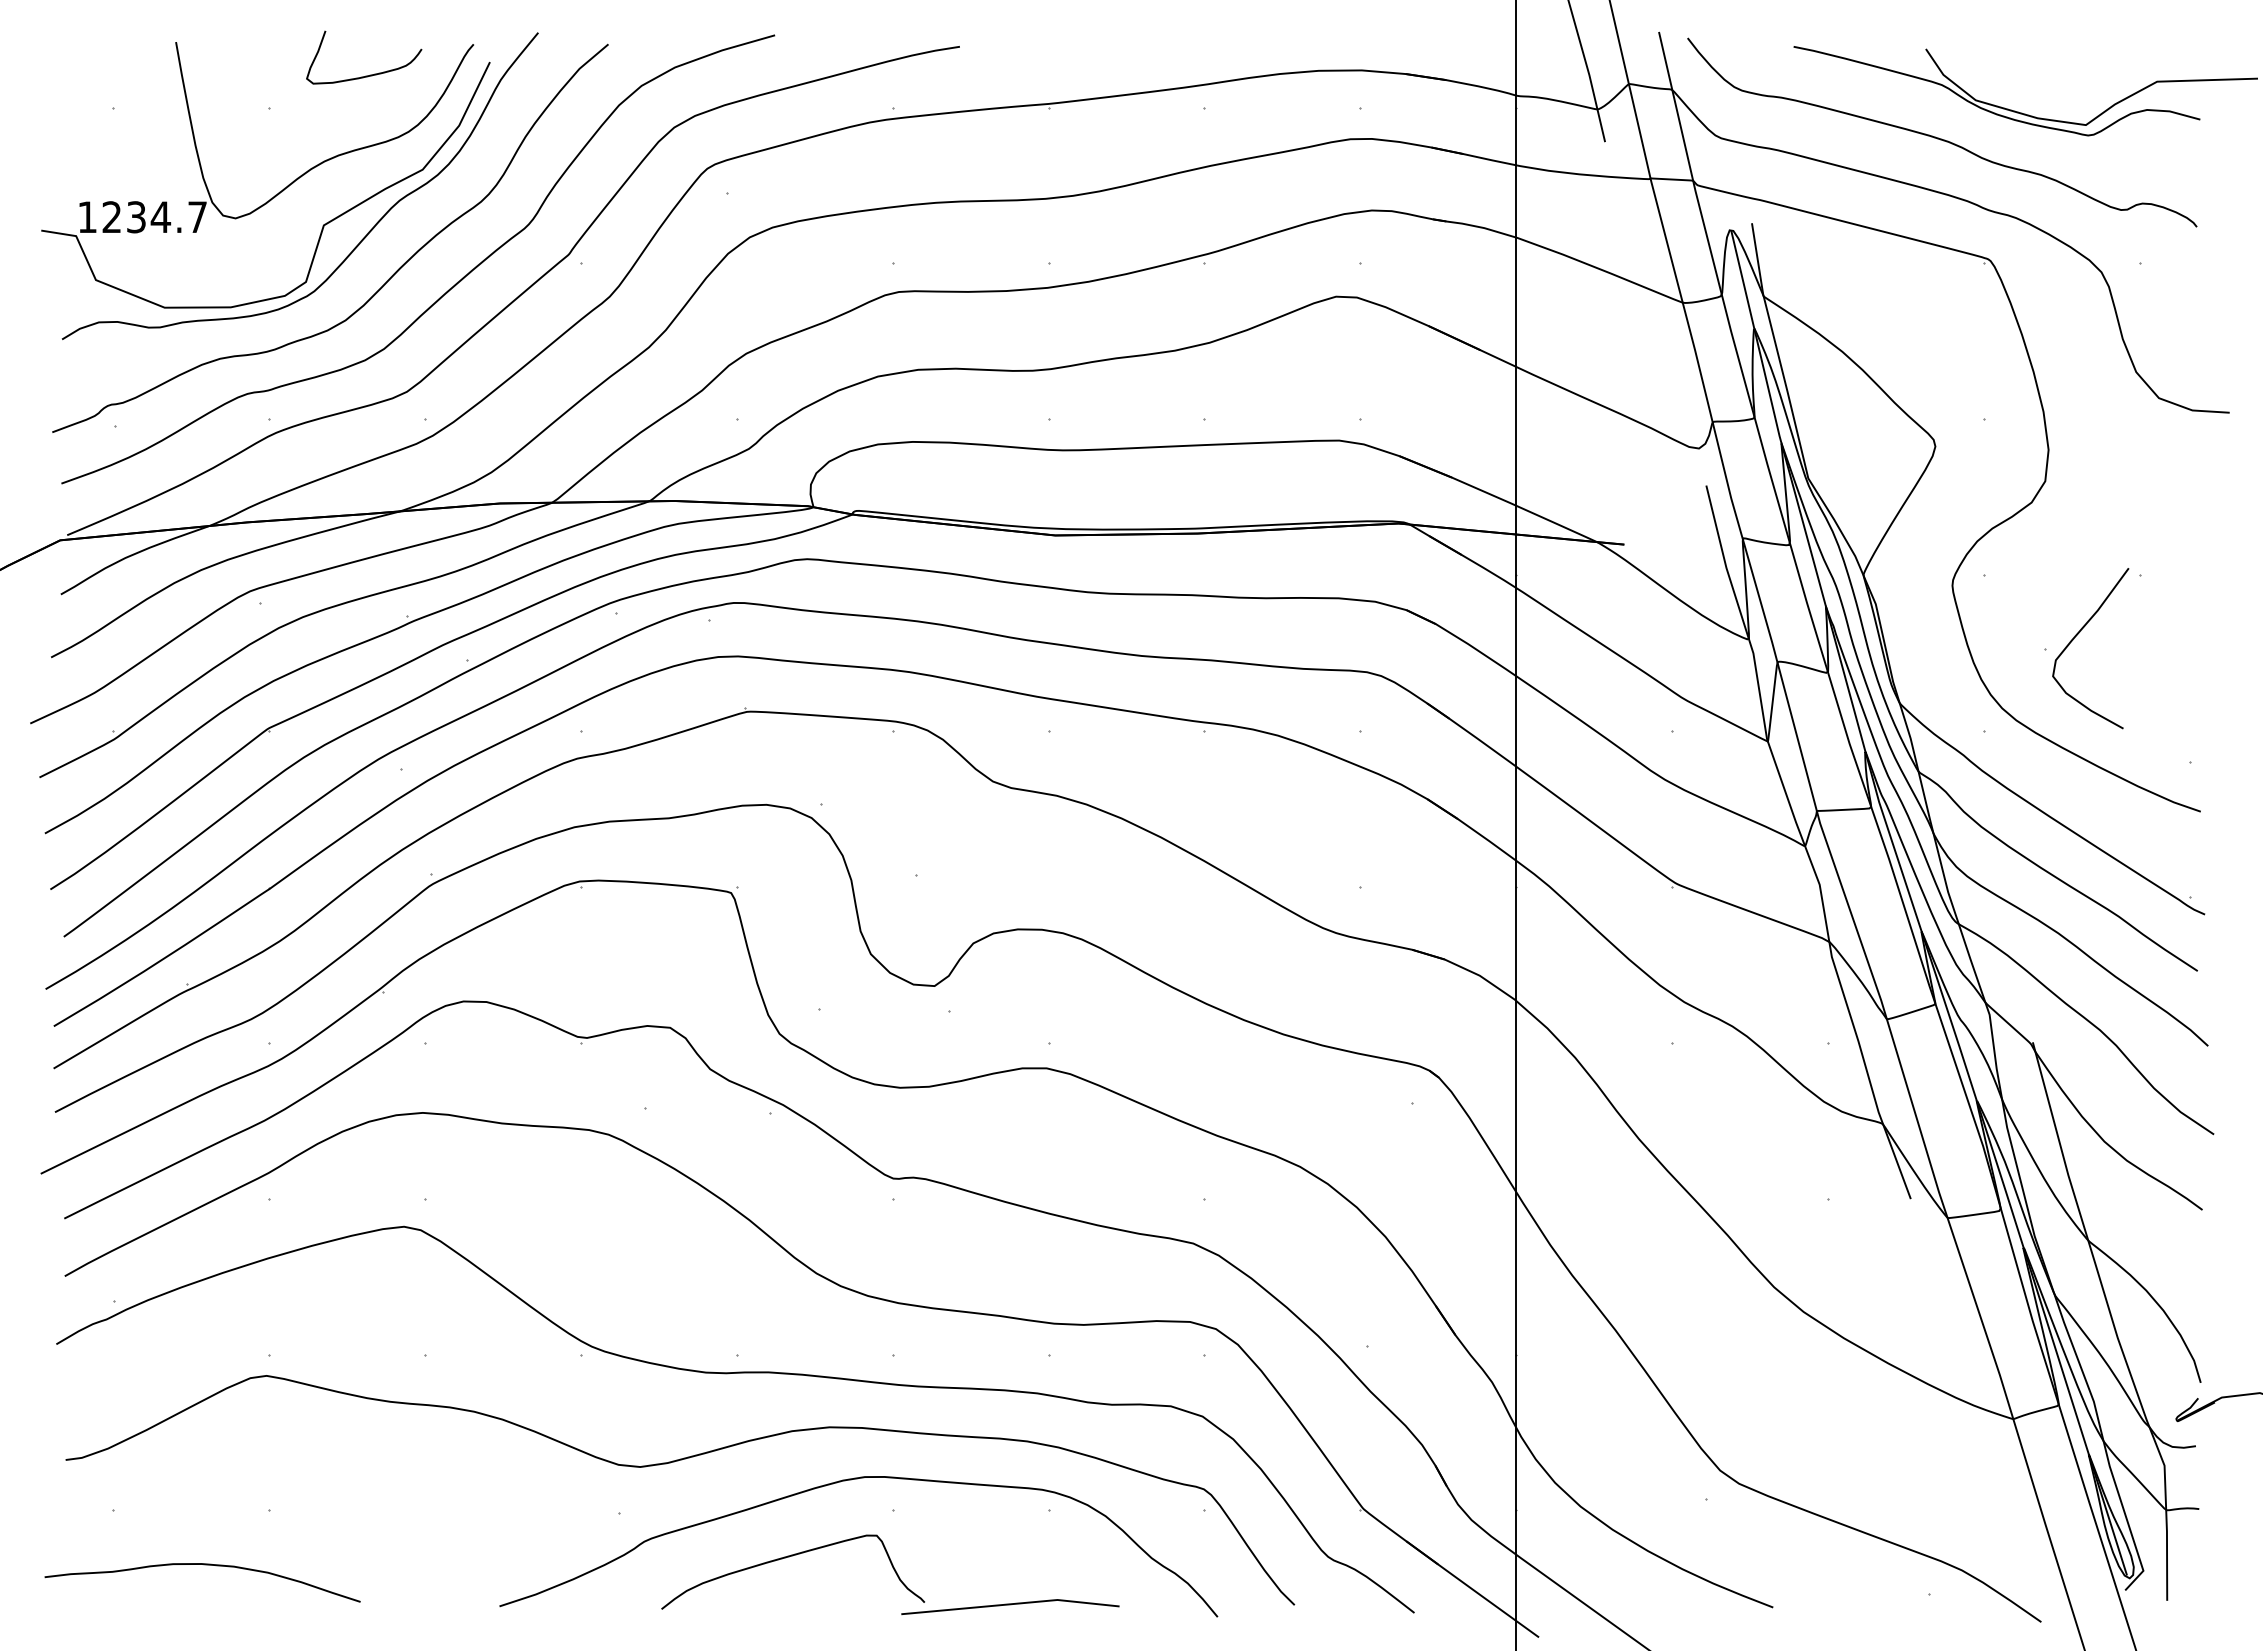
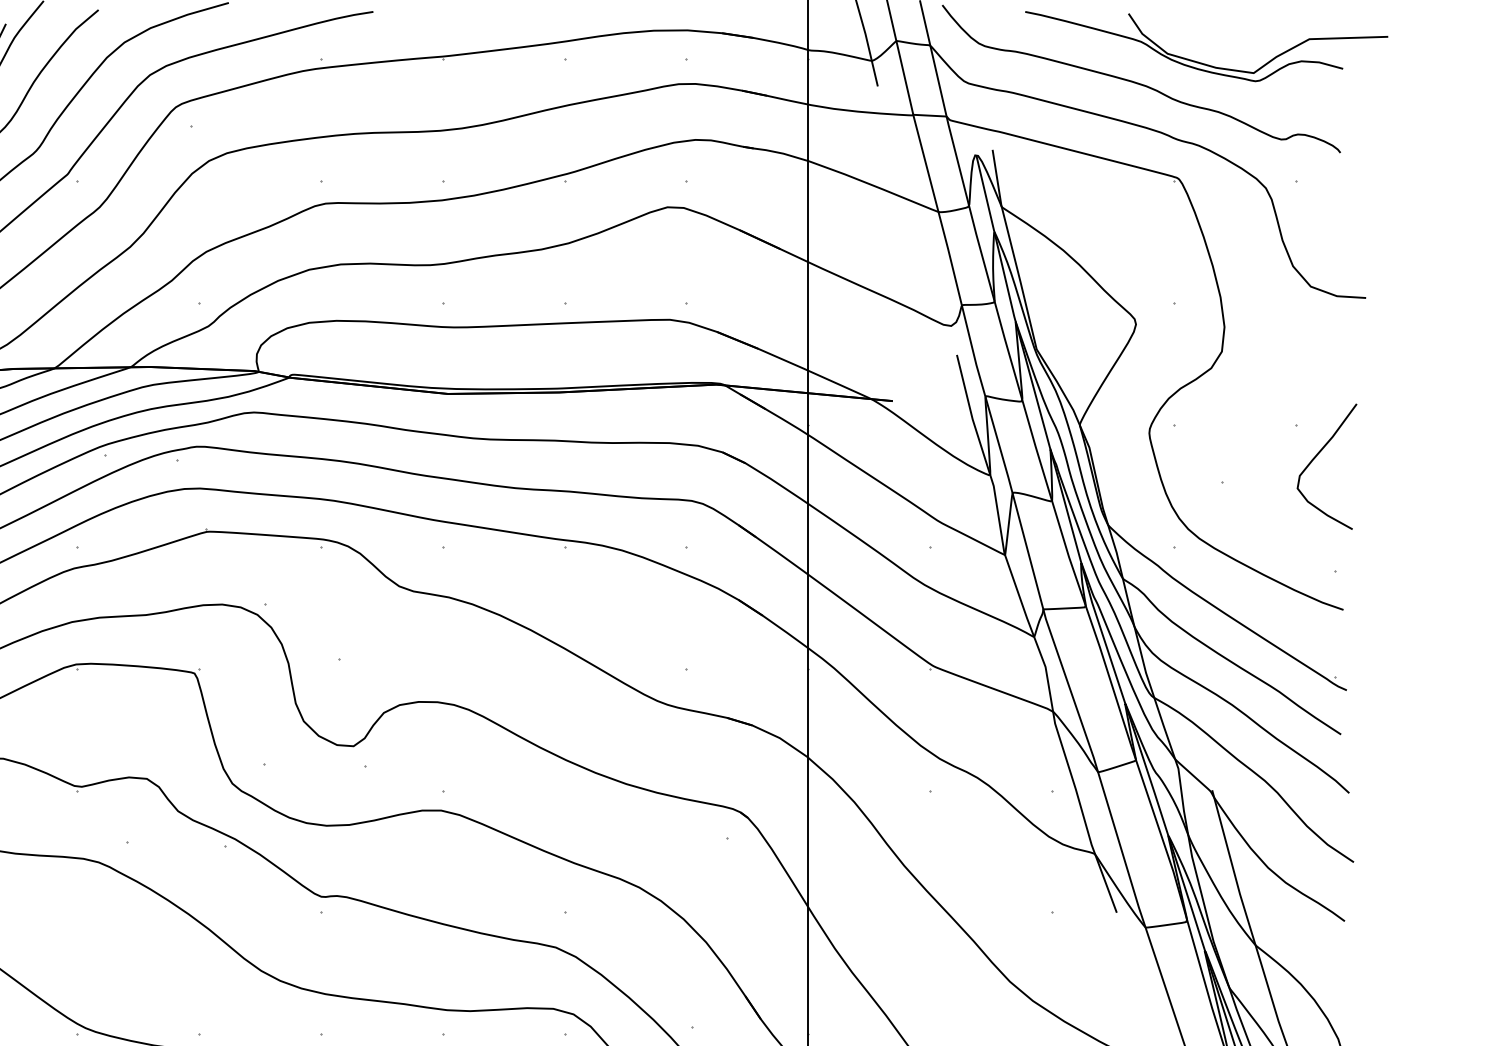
curve: (2077, 635) -> (1316, 456), moved

